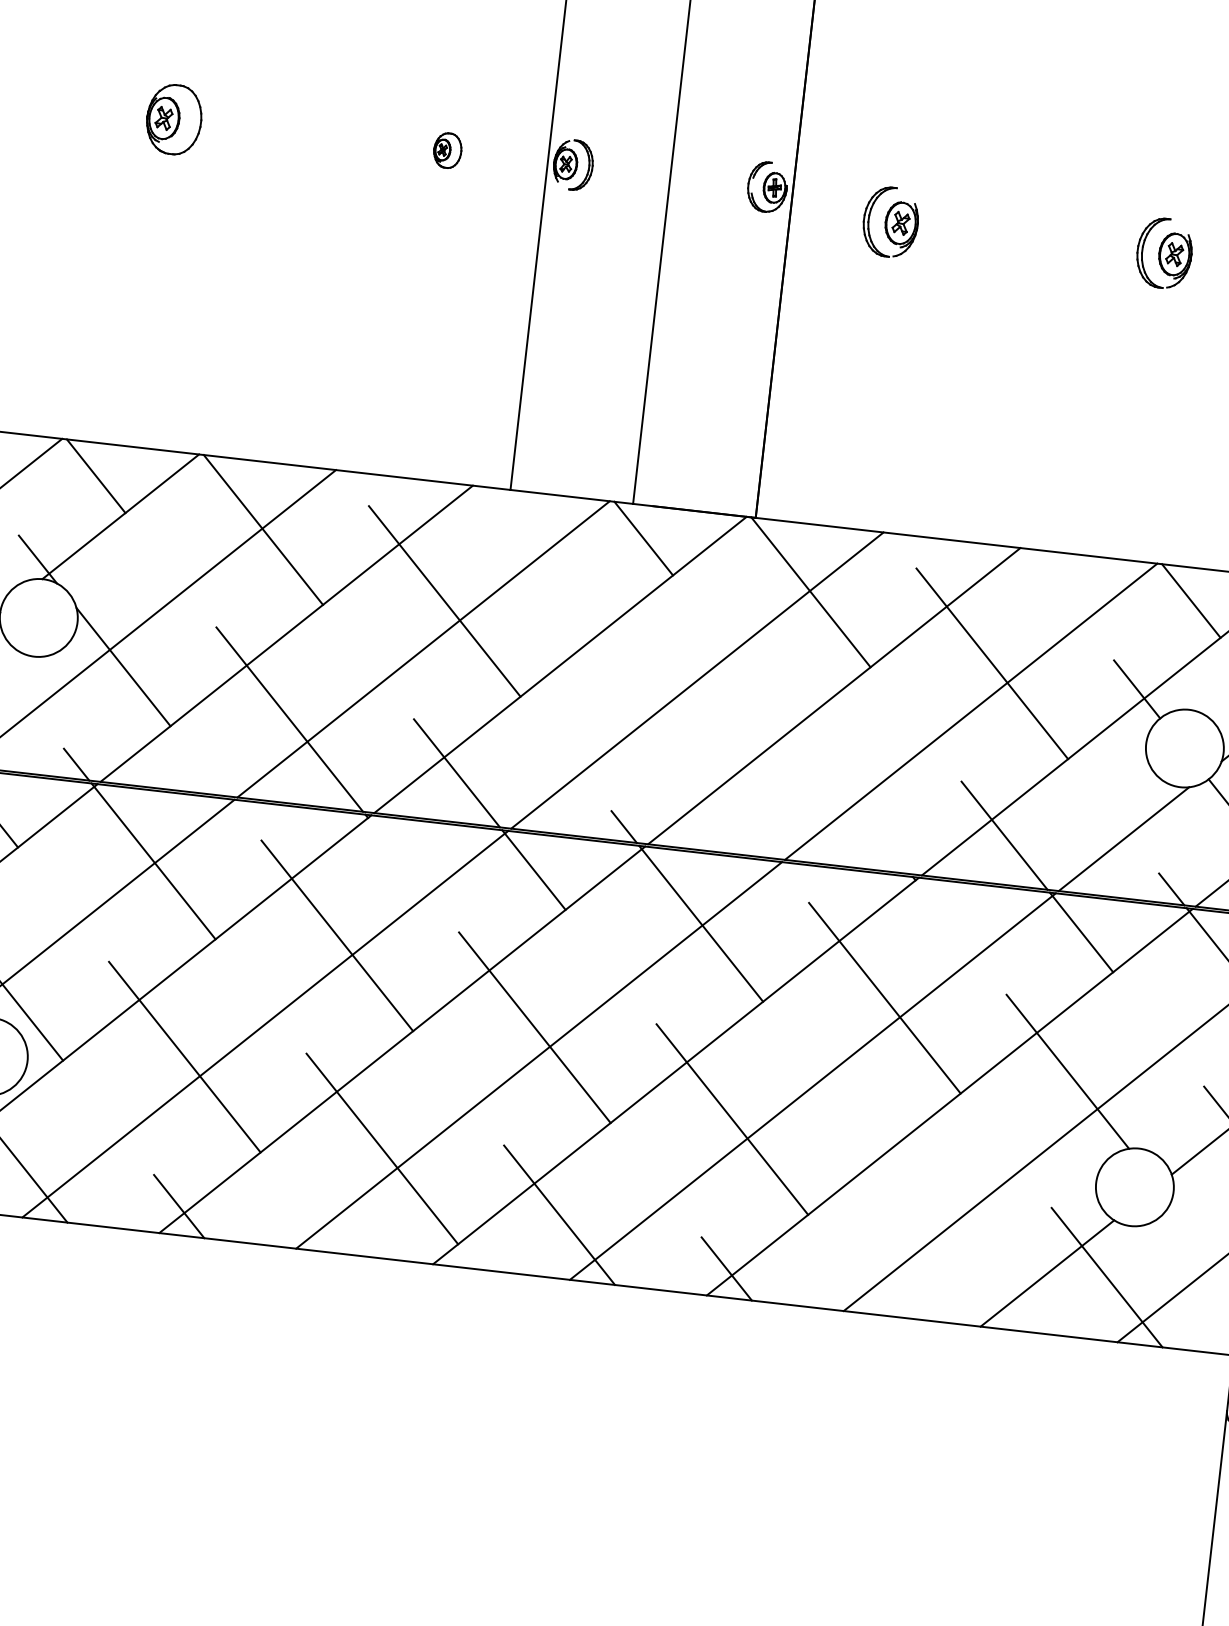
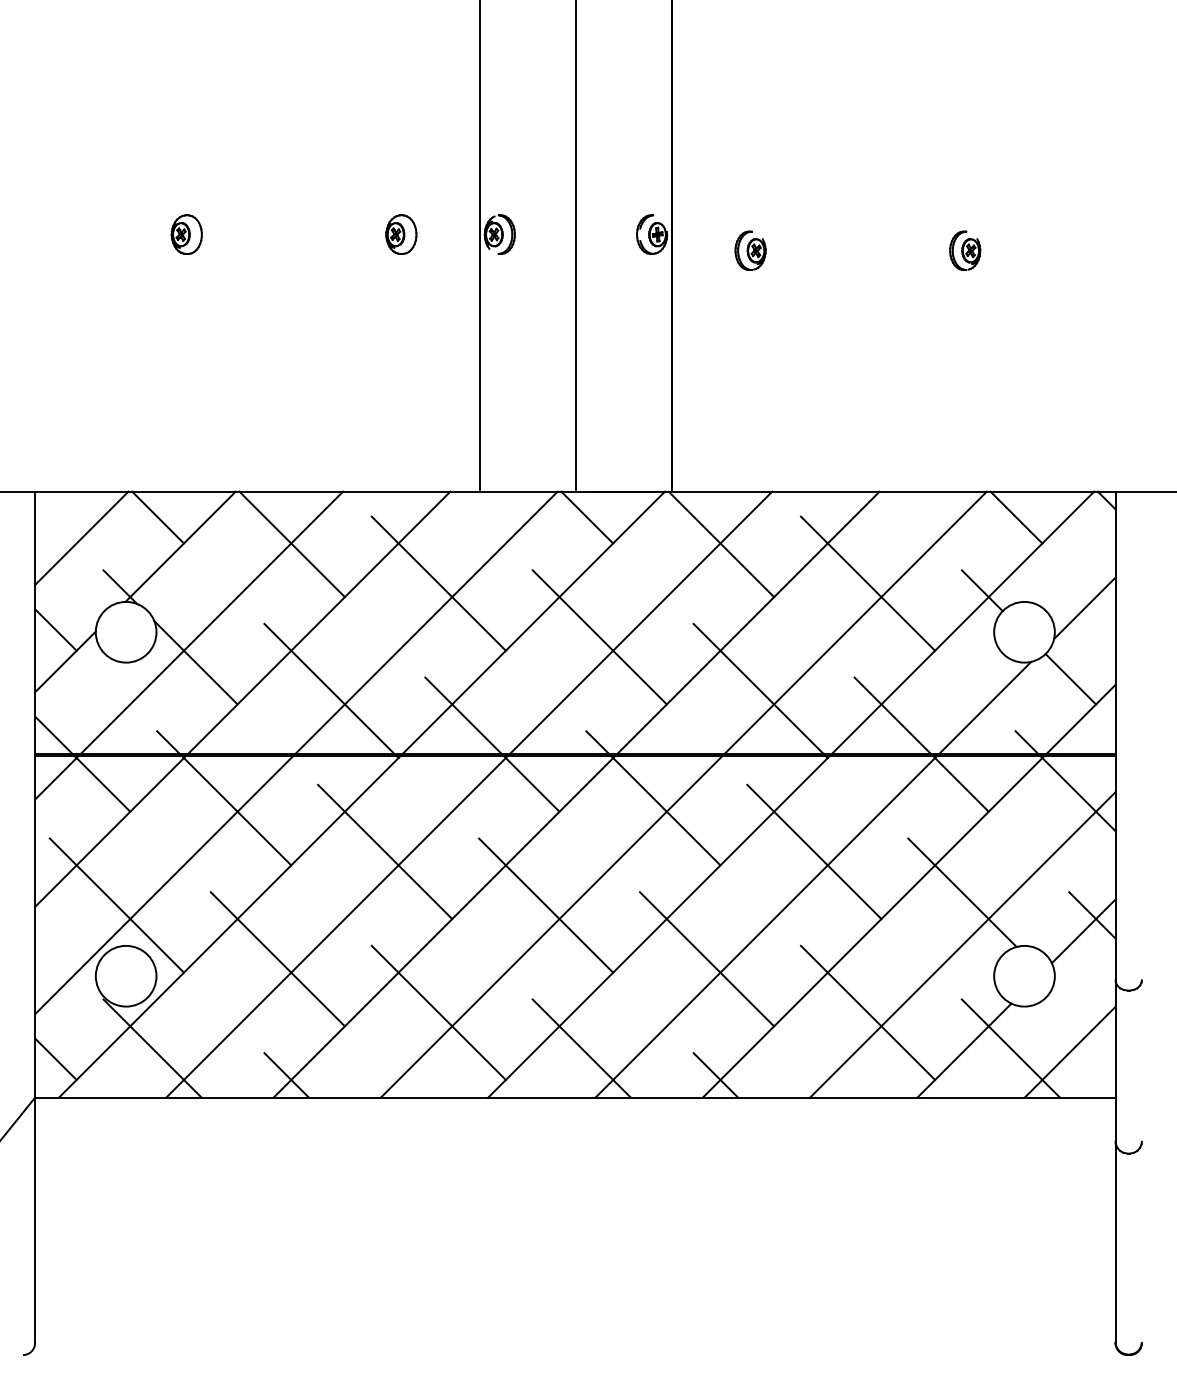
part: (173, 119) -> (186, 234), size x0.71
part: (447, 150) -> (401, 234), size x1.43
part: (890, 221) -> (750, 250), size x0.71
part: (1165, 252) -> (965, 250), size x0.71
line: (641, 693) -> (599, 637), added
line: (837, 781) -> (758, 688), added
line: (929, 1210) -> (867, 1012), added

